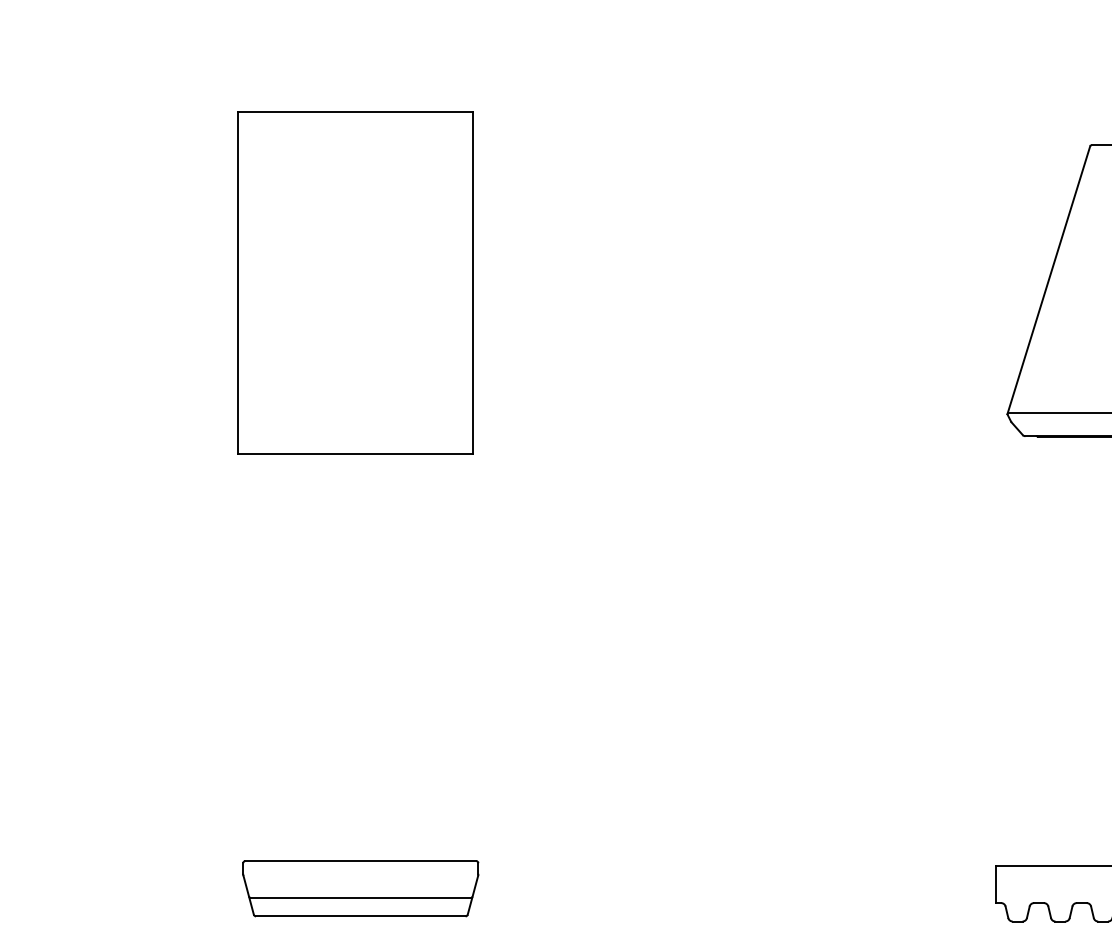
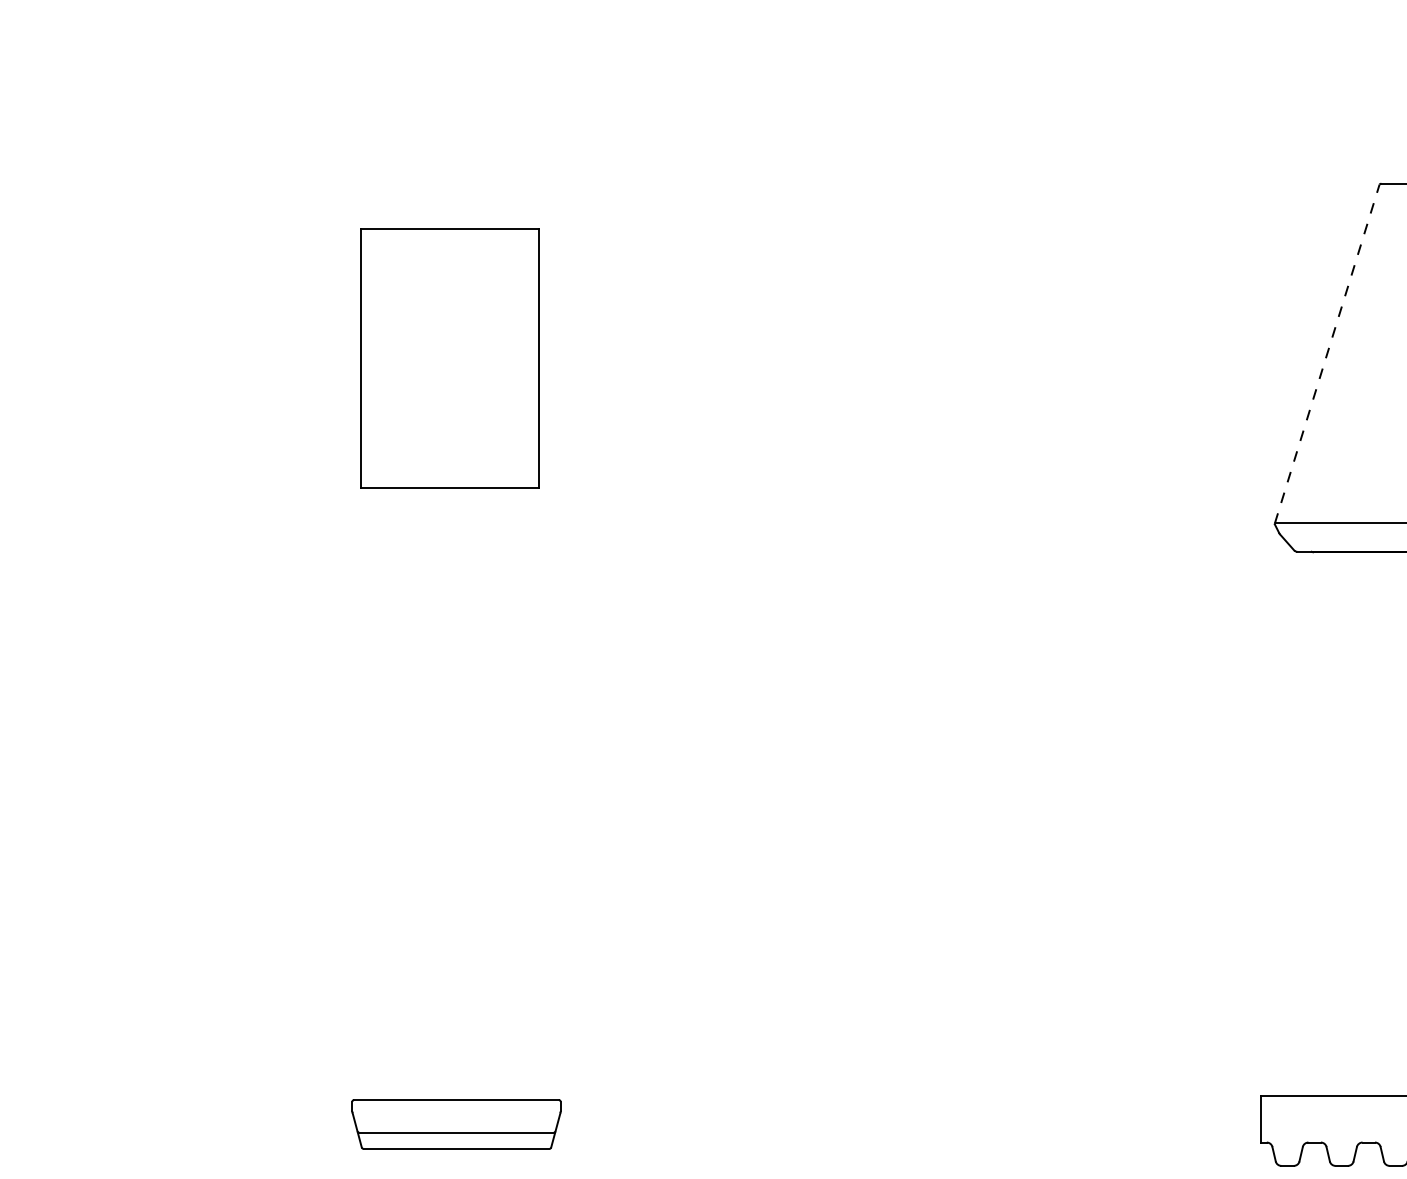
line: (1049, 279) -> (1327, 353), solid -> dashed
part: (355, 283) -> (449, 358), size x0.6
part: (360, 888) -> (456, 1124), size x0.7

